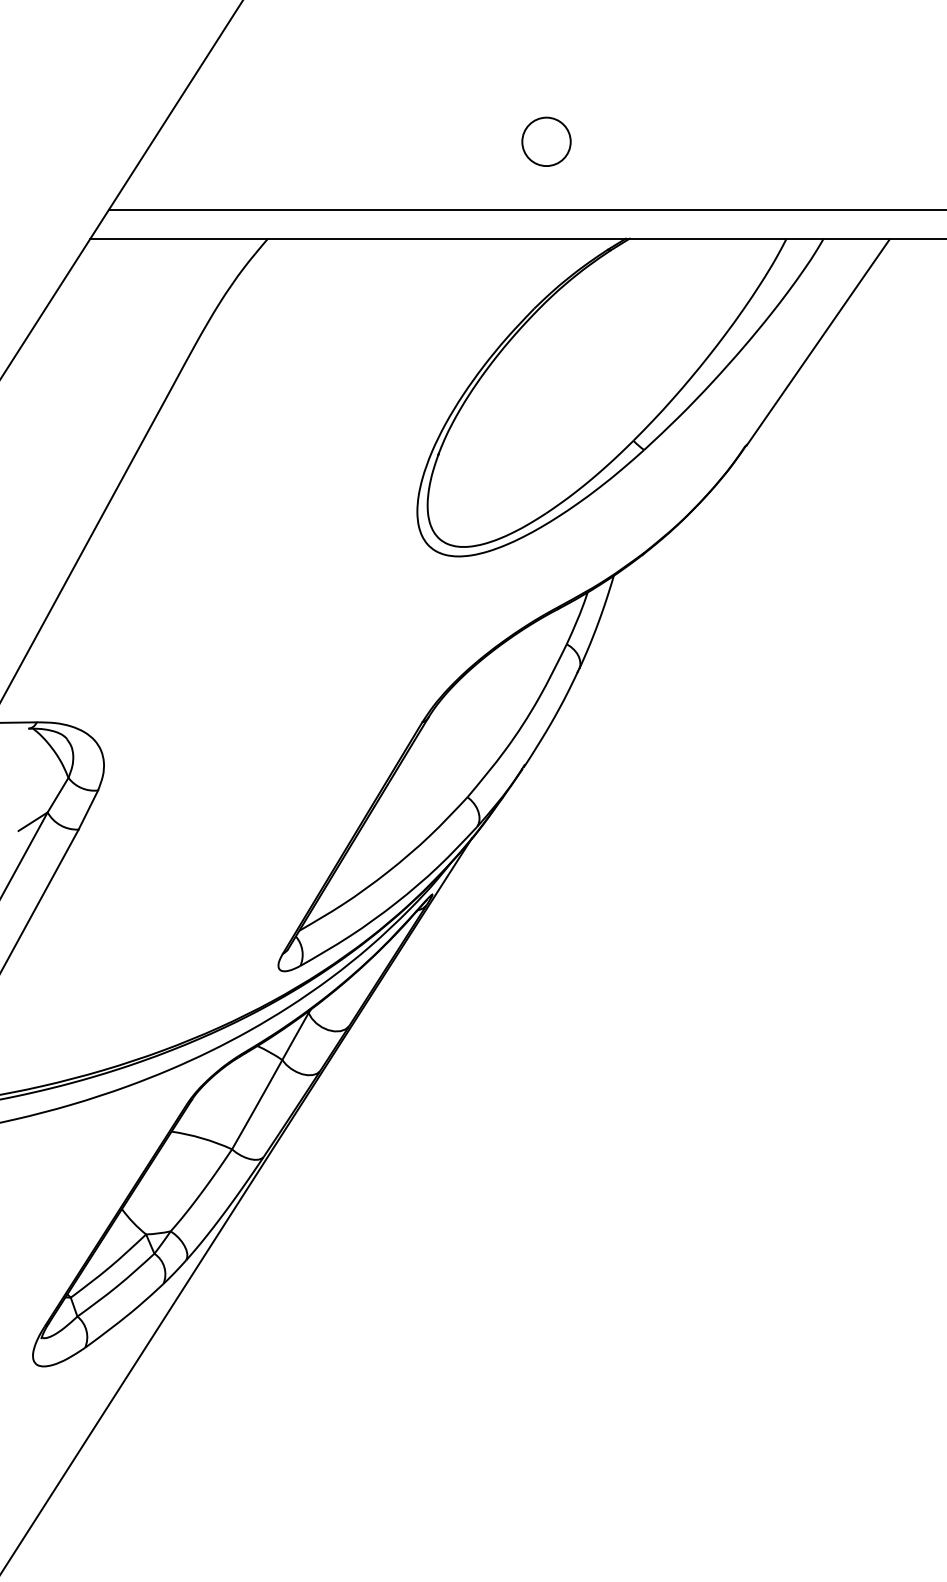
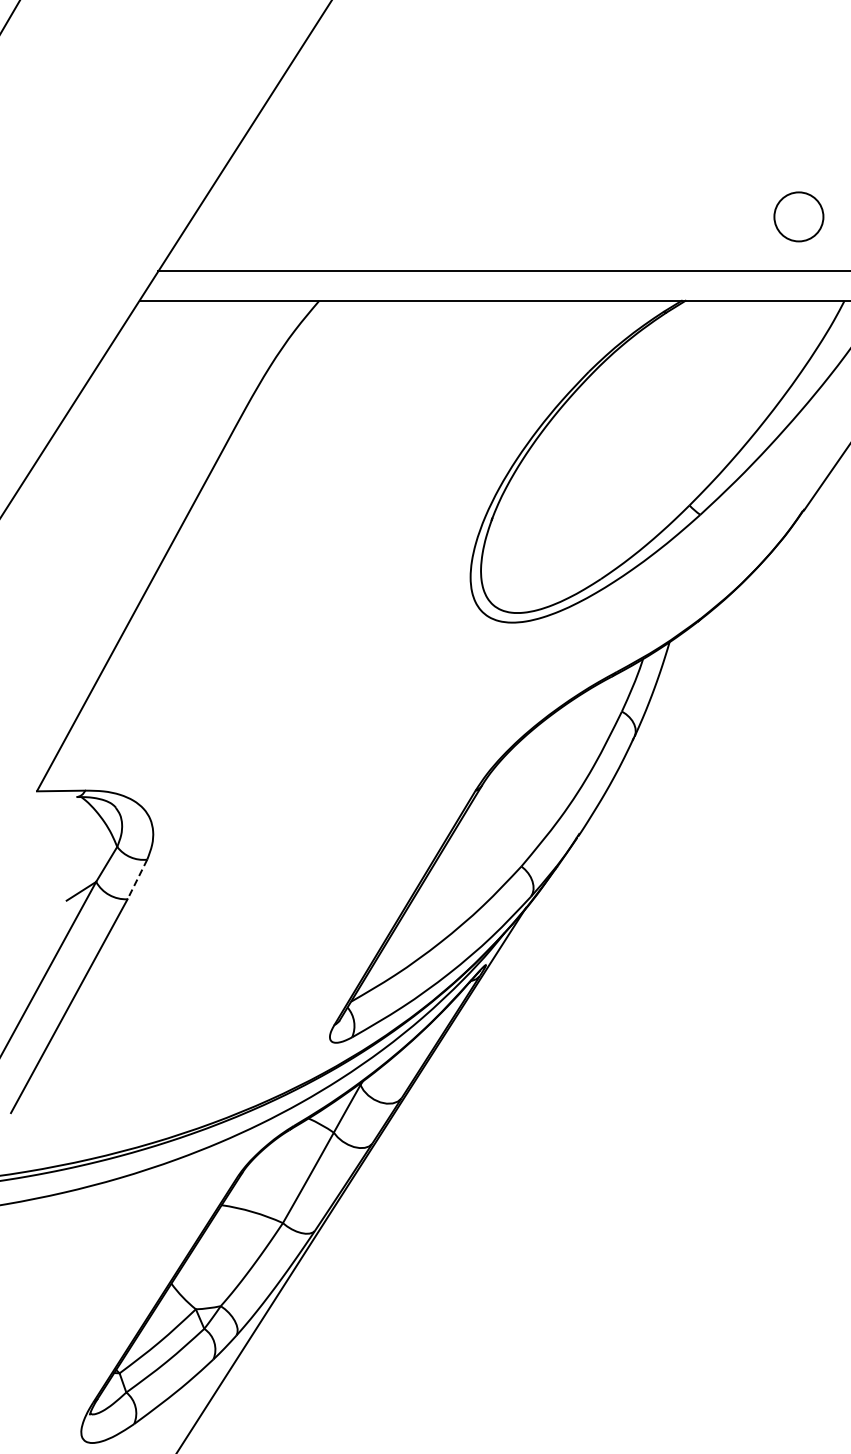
circle: (546, 141) -> (798, 216), moved
line: (88, 810) -> (137, 879), solid -> dashed

